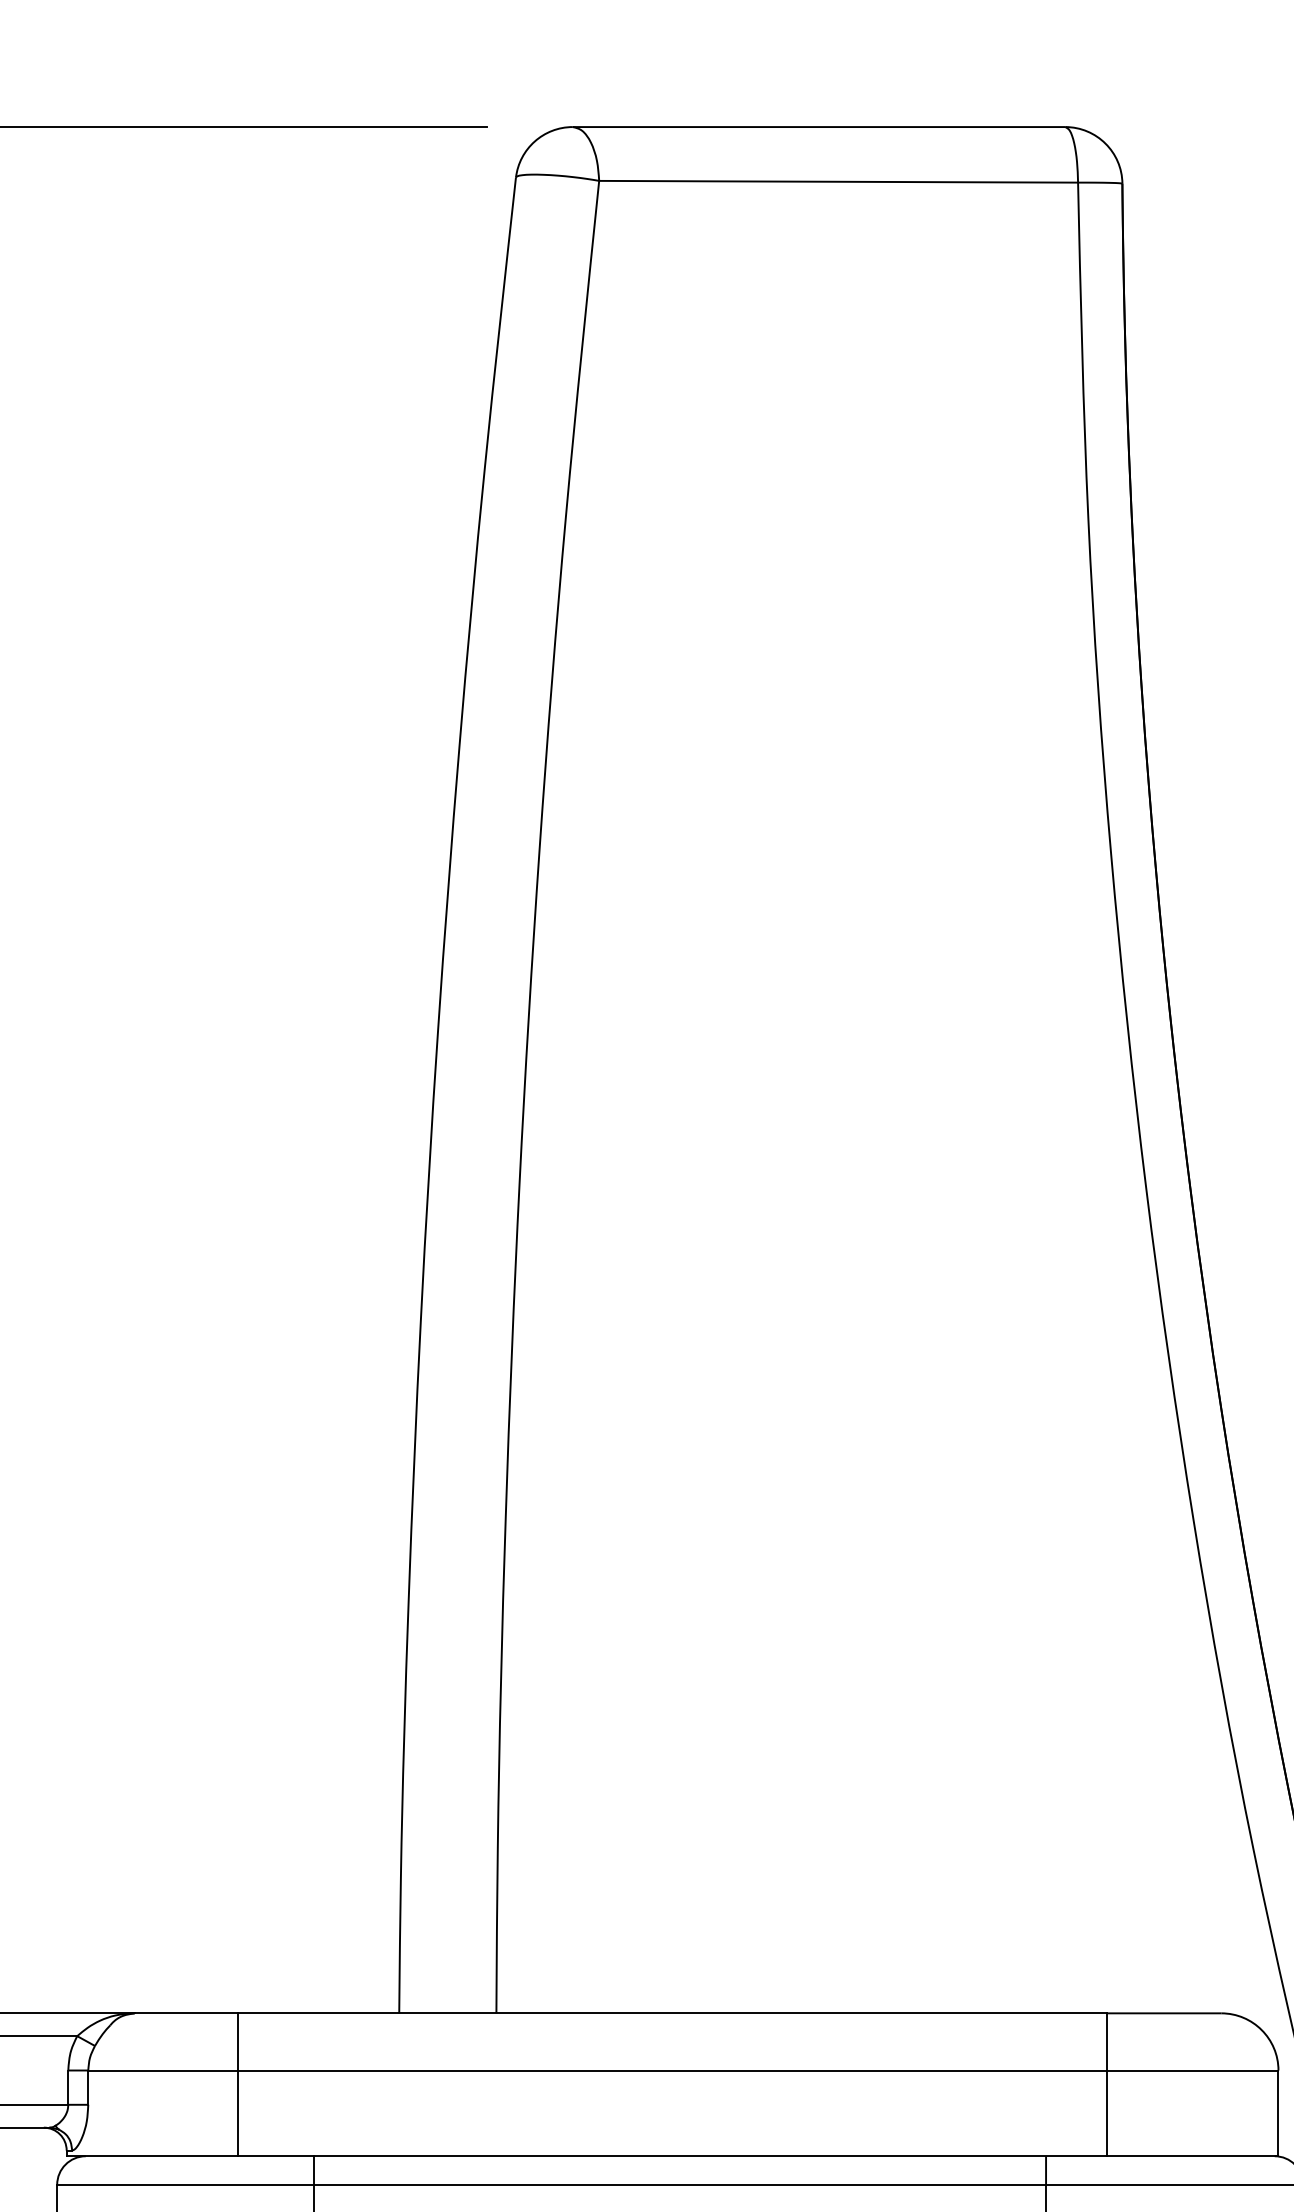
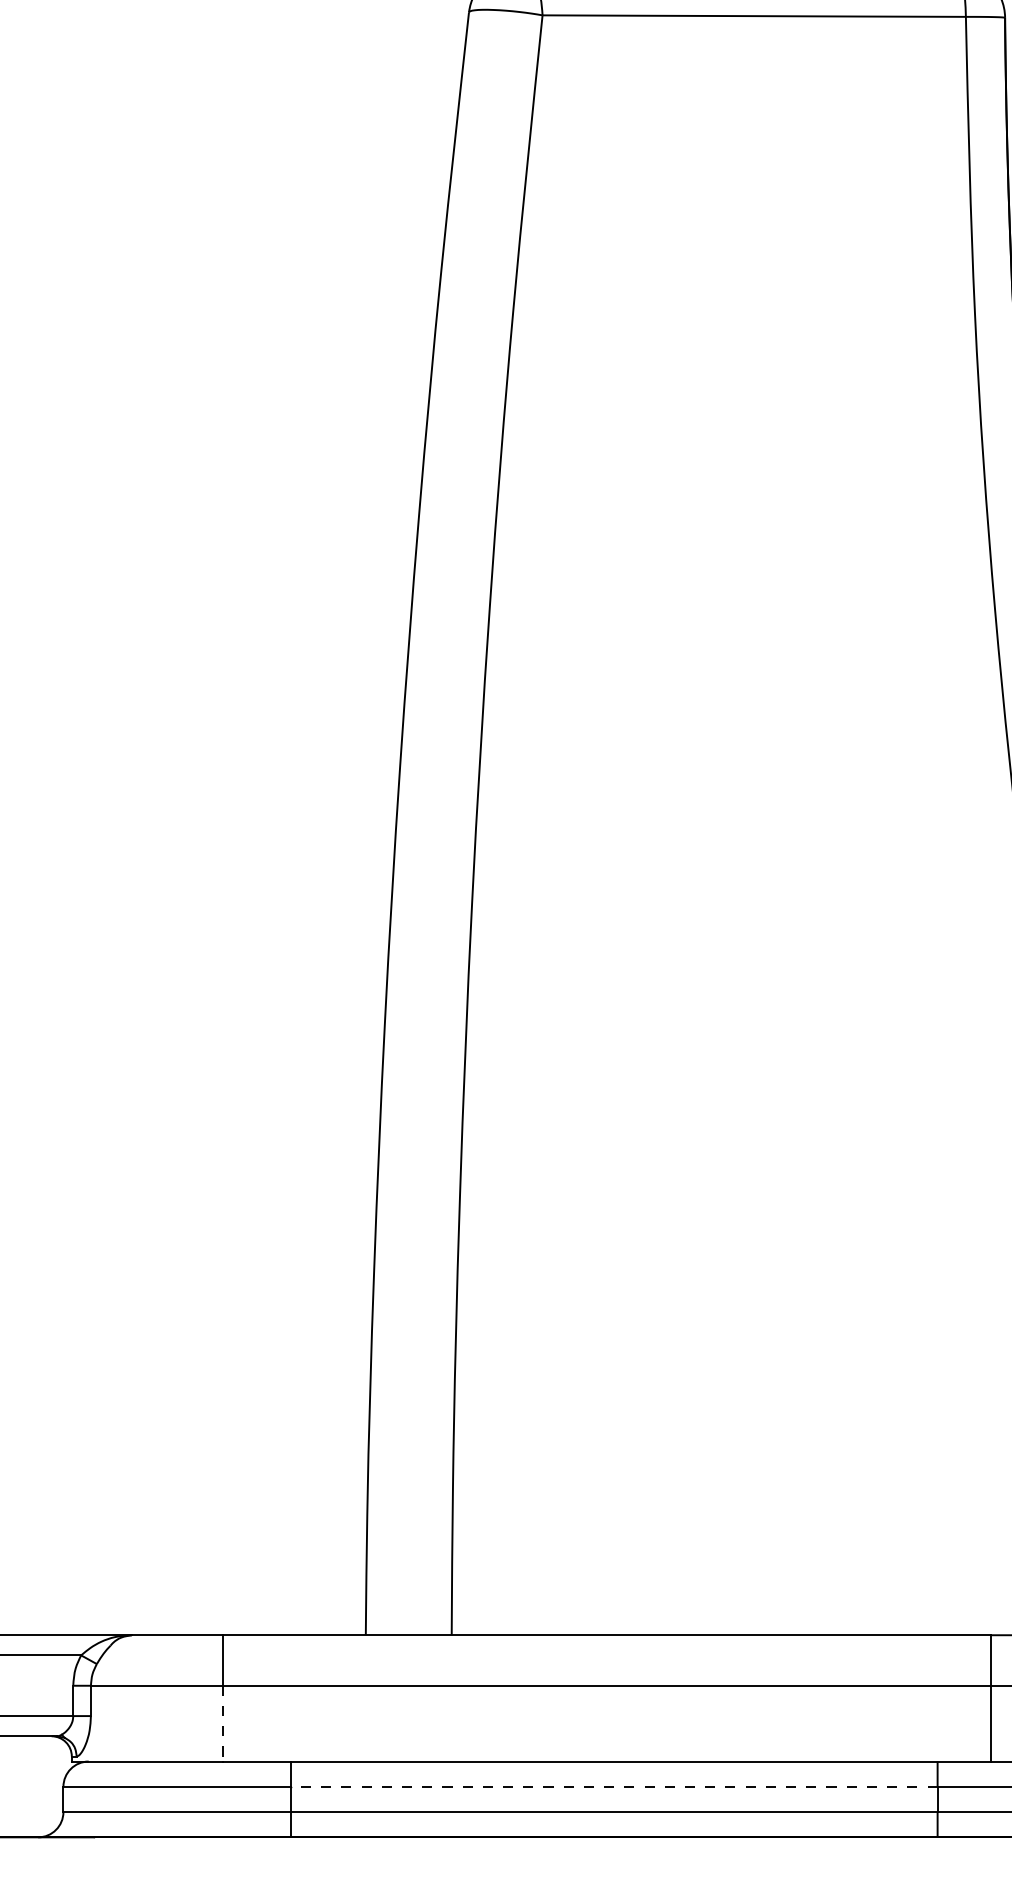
line: (238, 2113) -> (223, 1723), solid -> dashed
line: (680, 2184) -> (614, 1786), solid -> dashed

